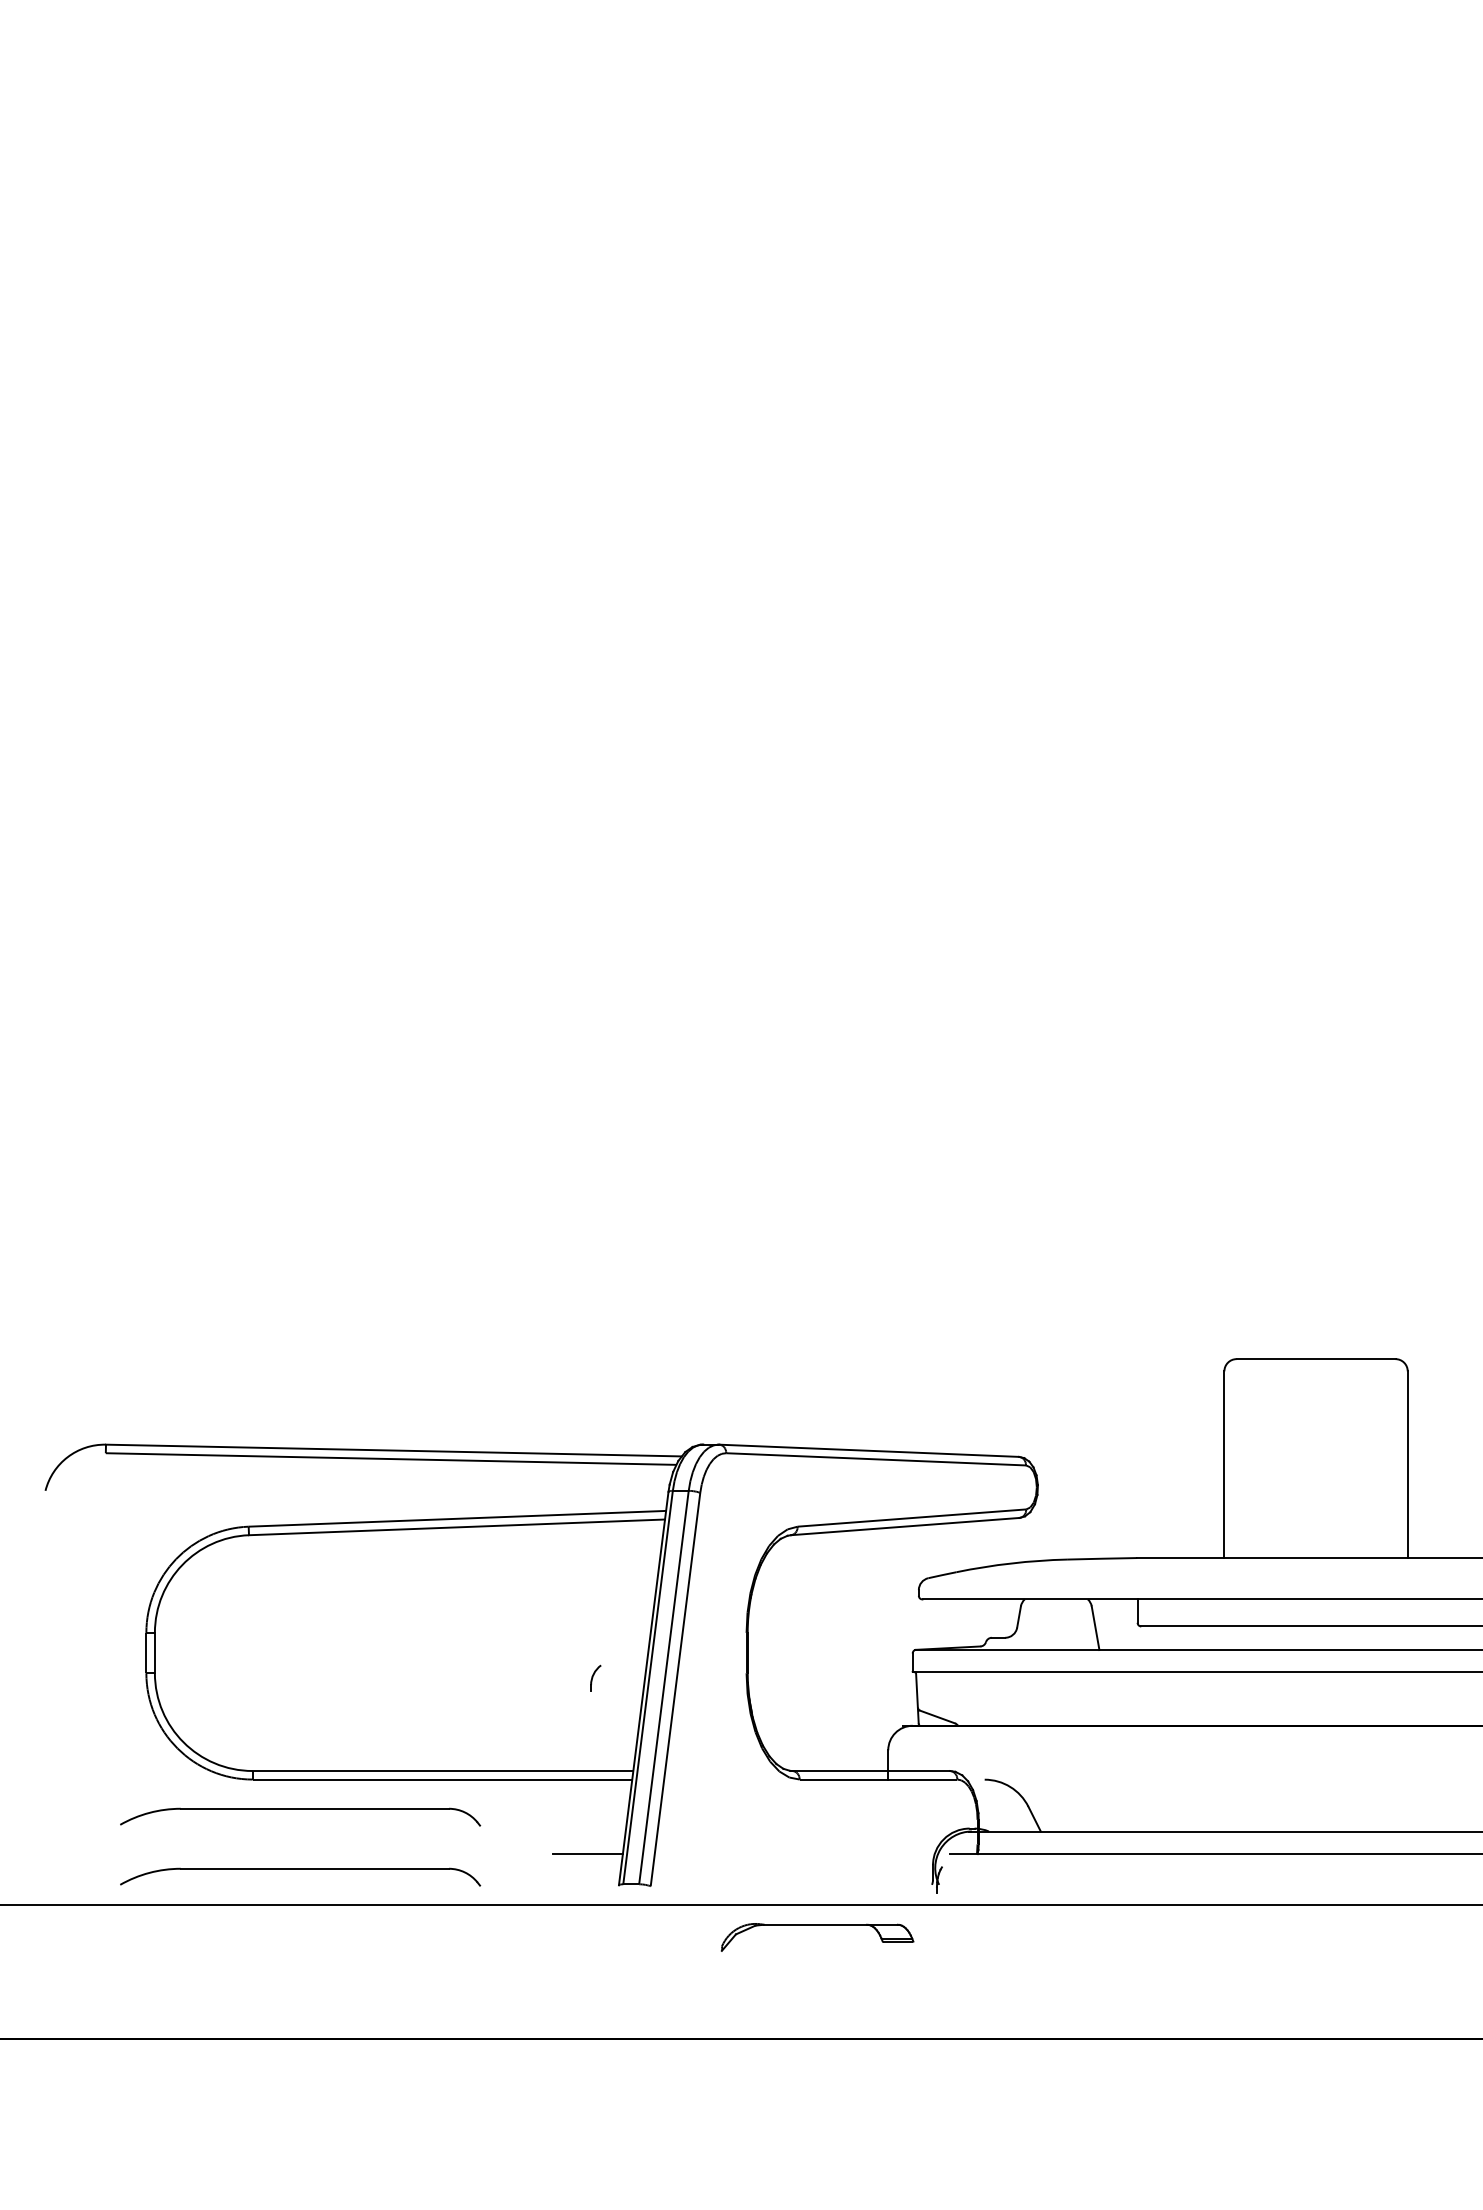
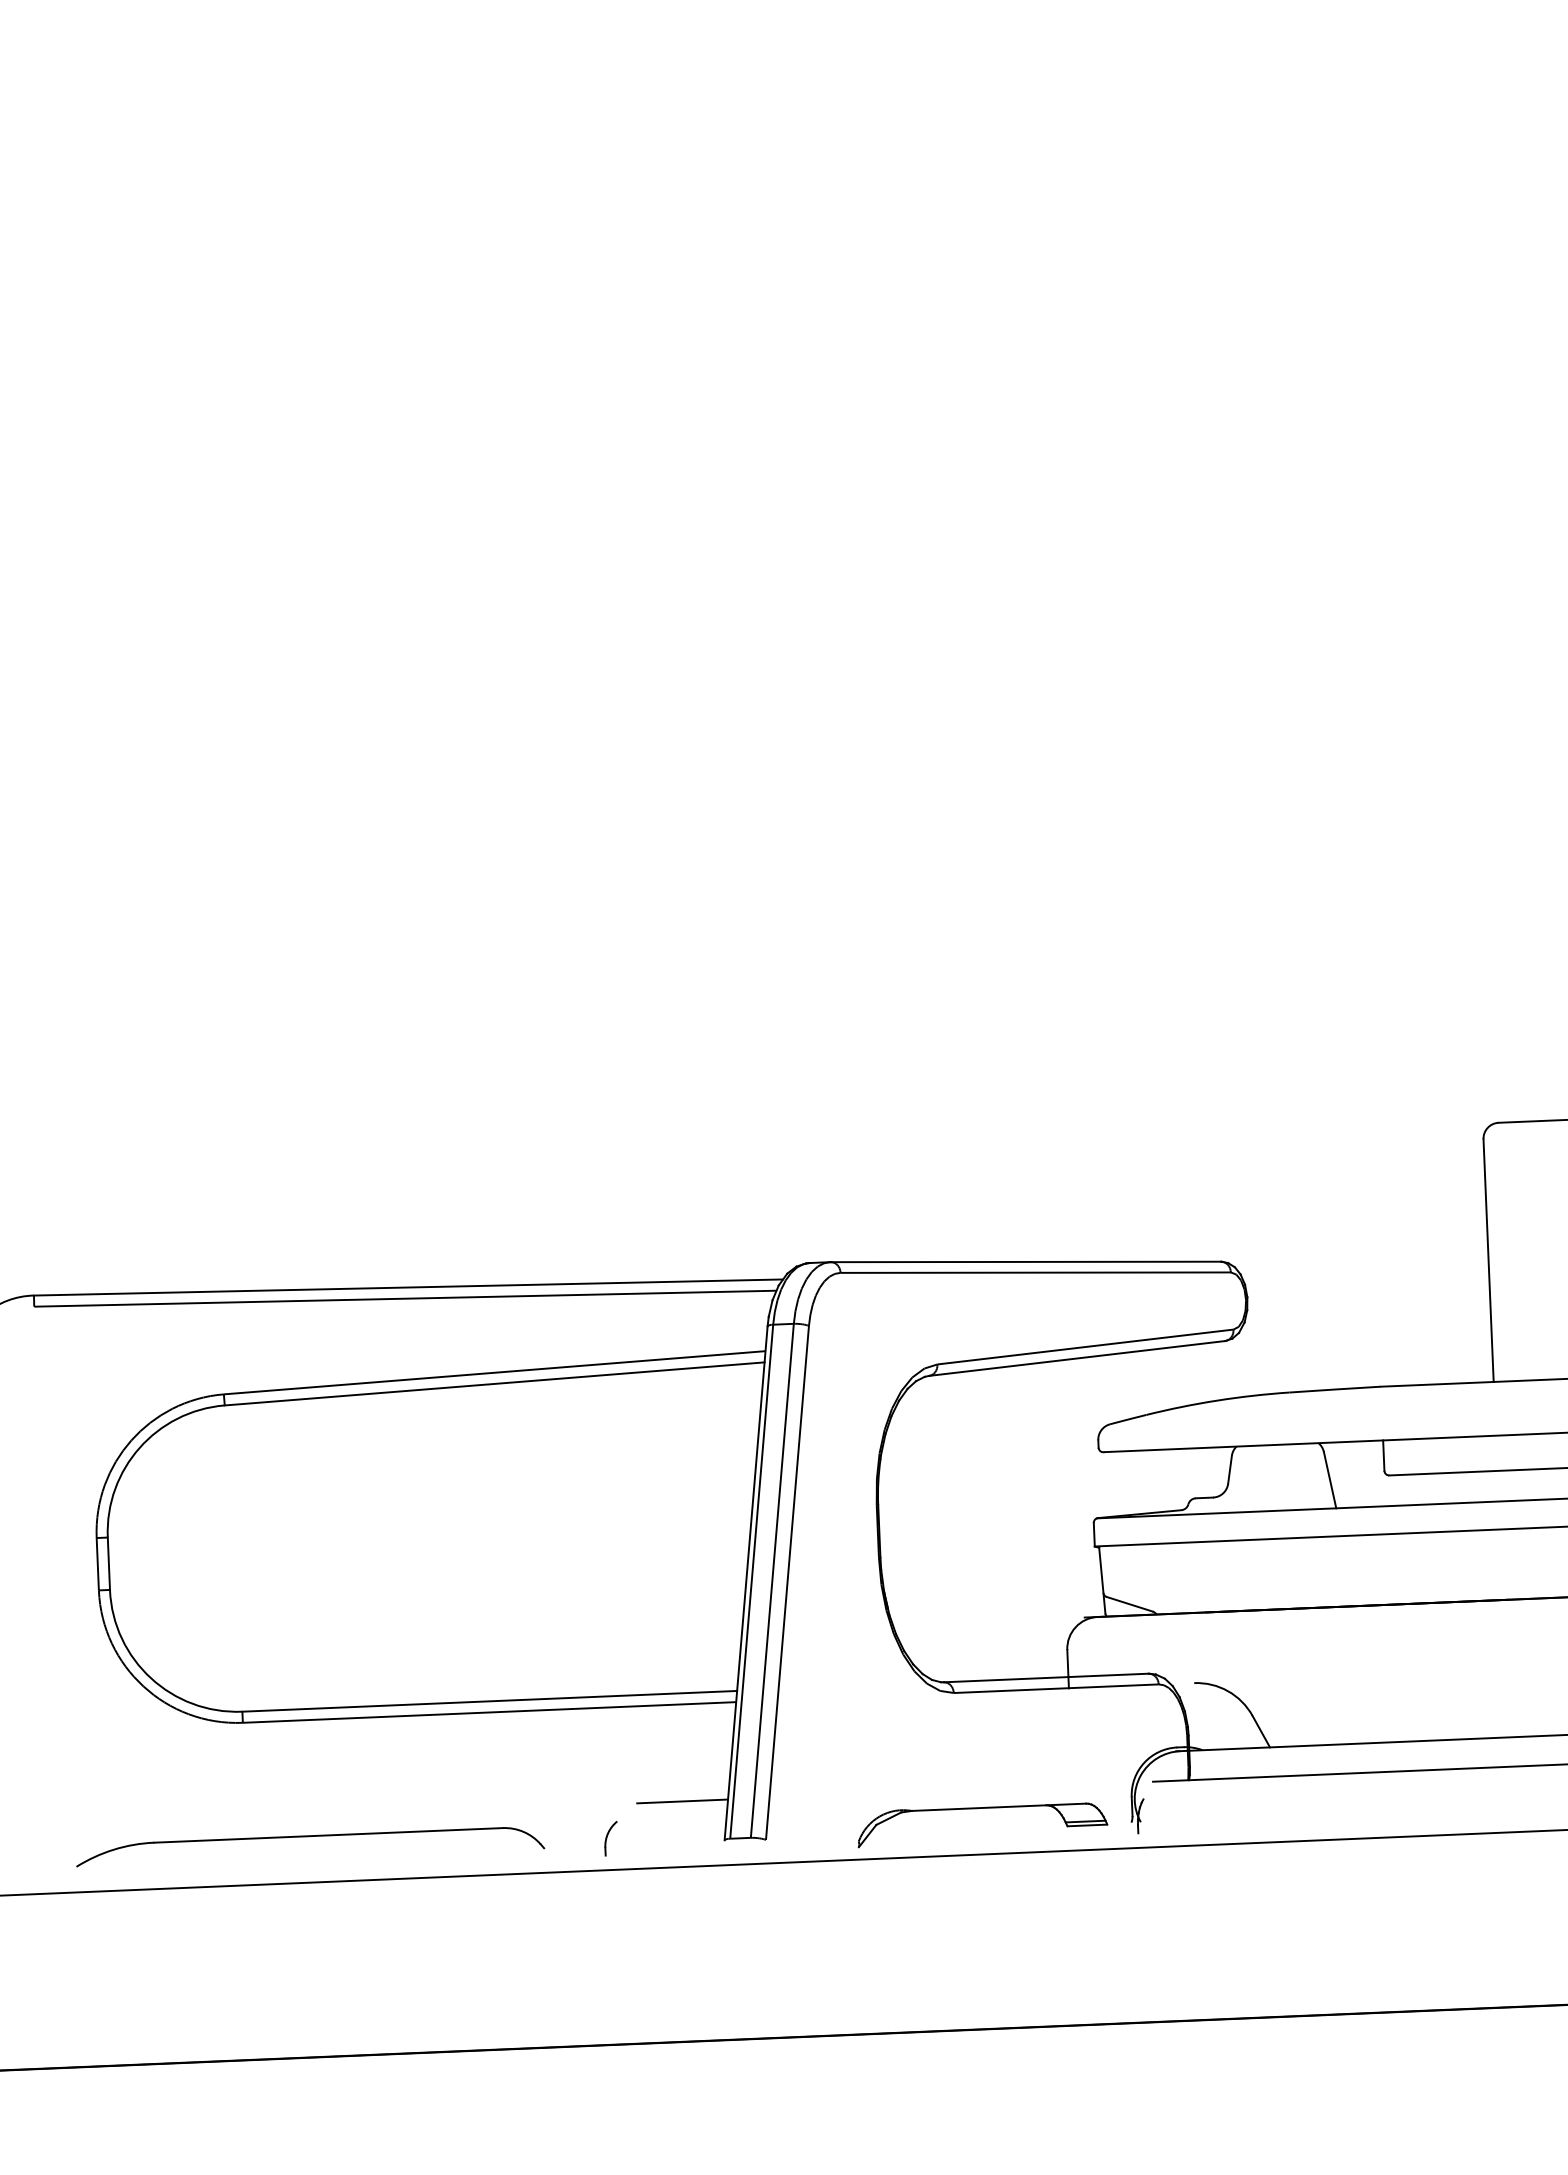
part: (595, 1677) -> (610, 1837), moved
part: (300, 1809) -> (306, 1759), removed
part: (817, 1925) -> (981, 1808), moved

